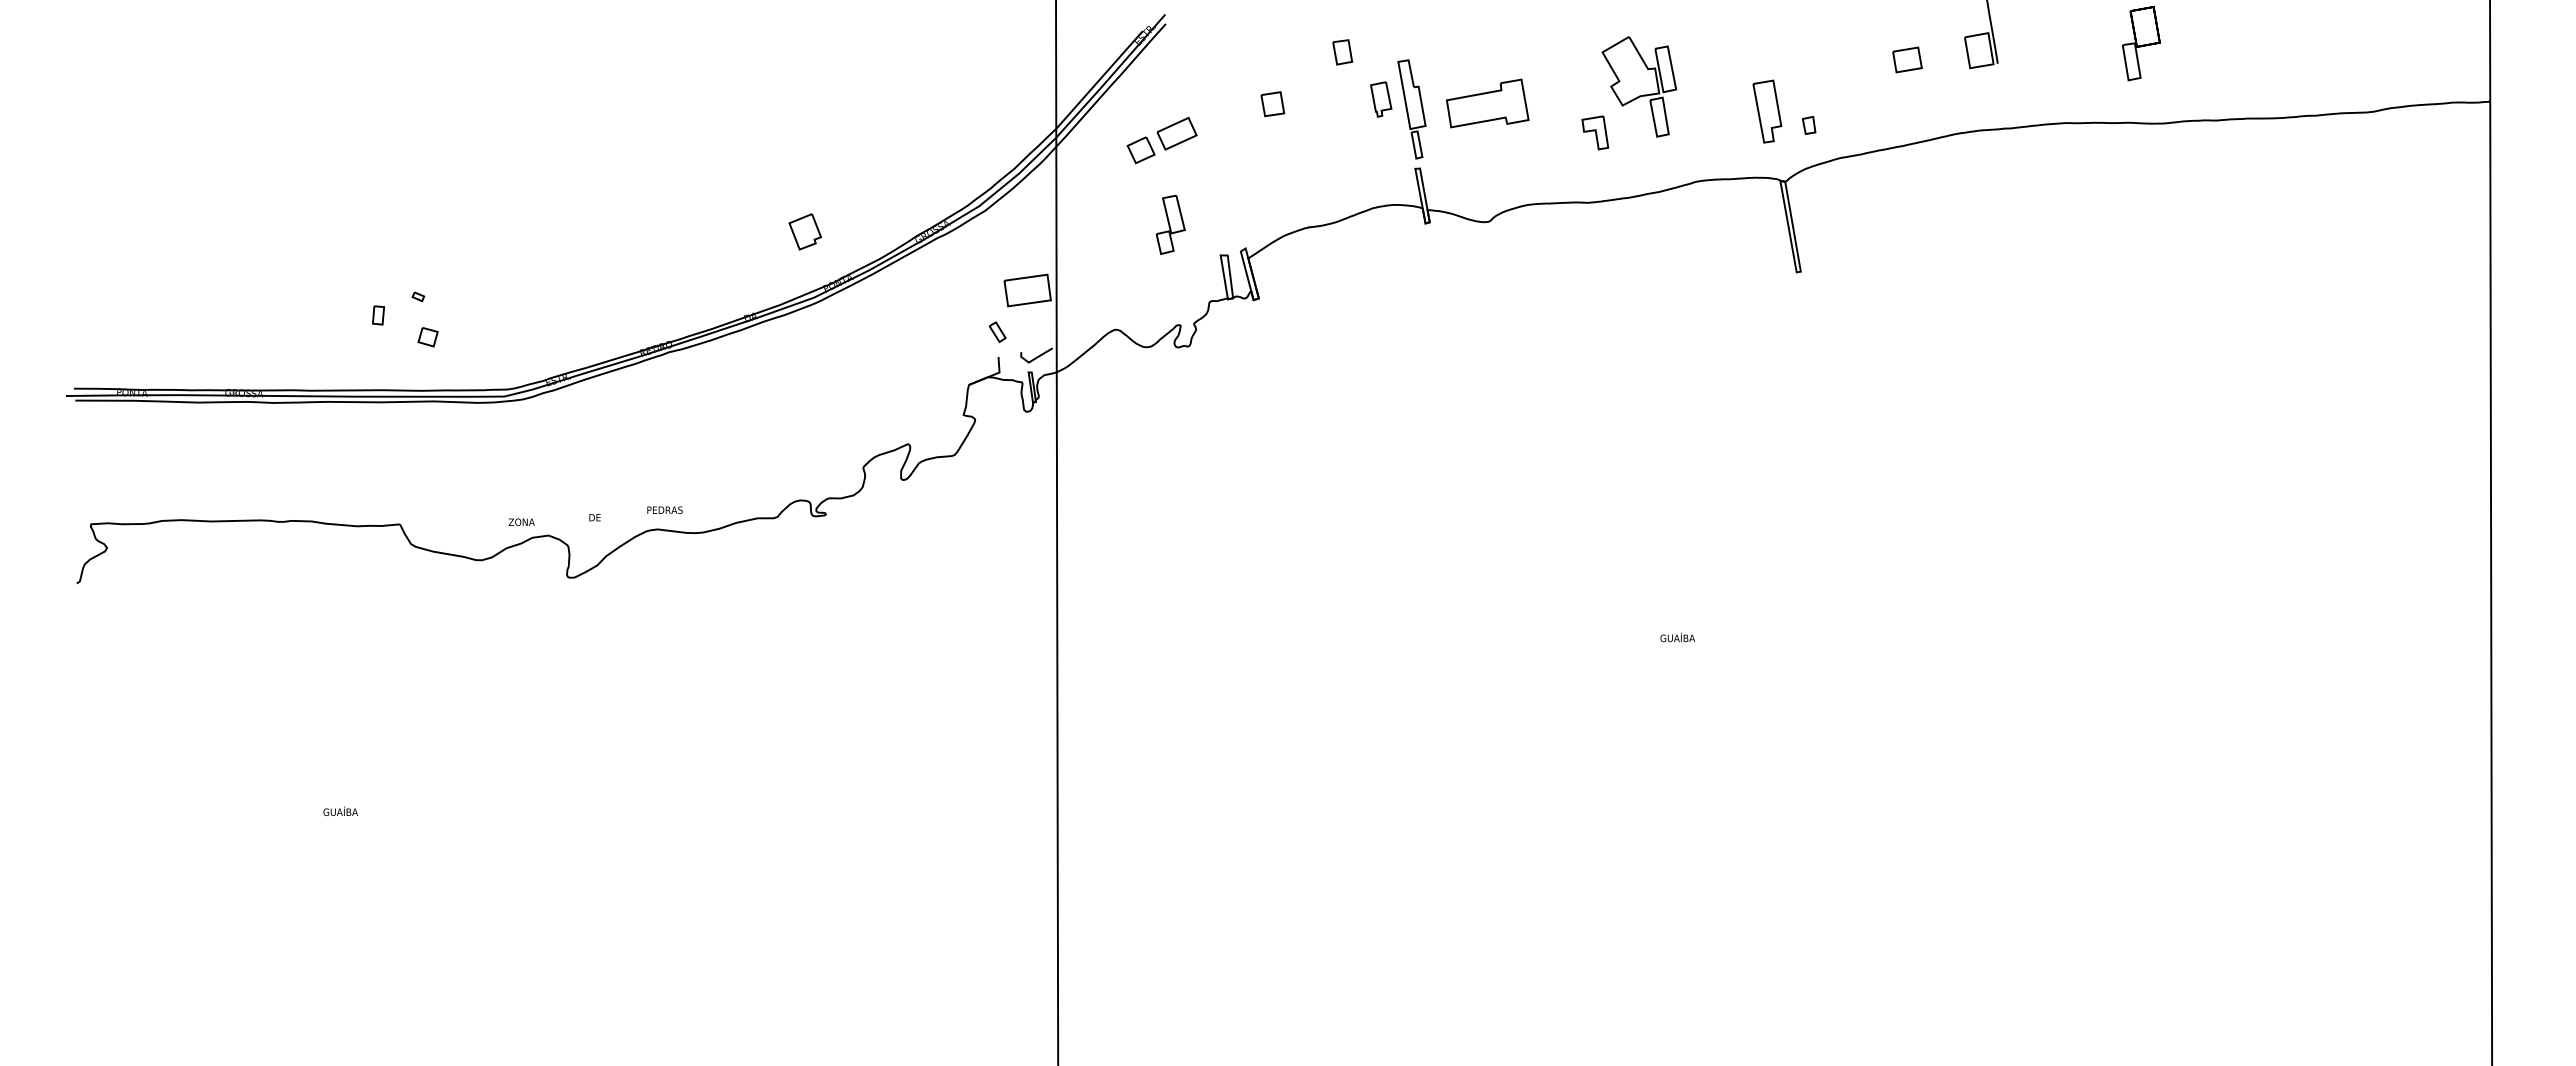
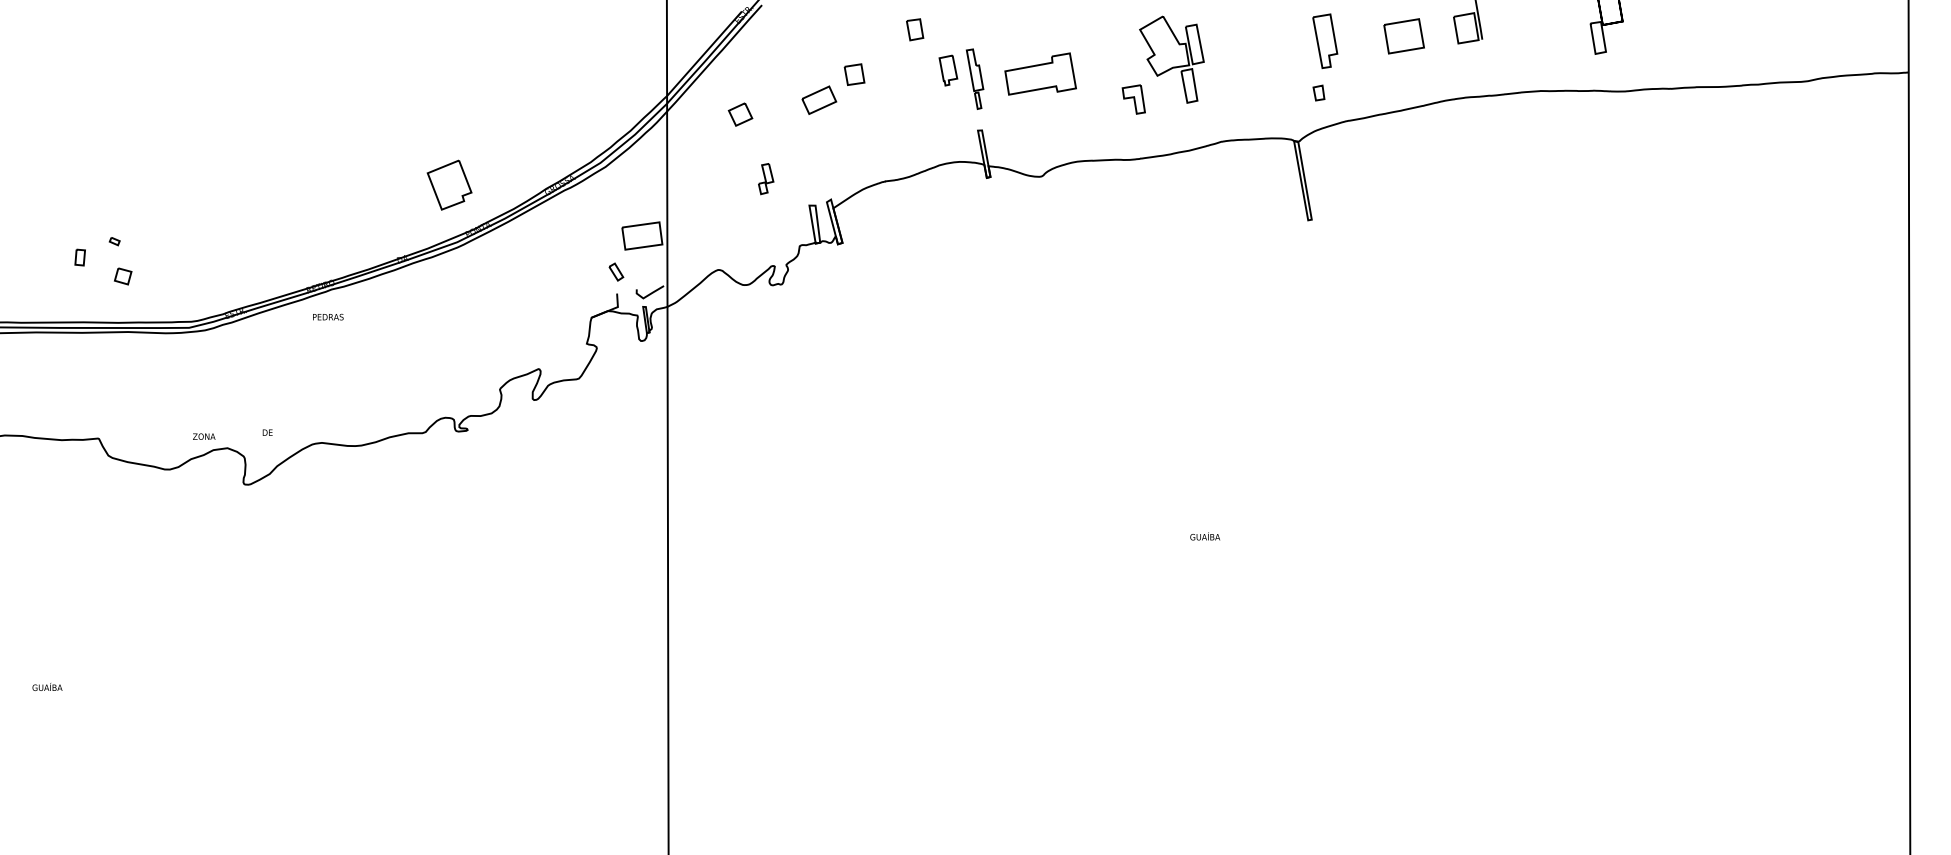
part: (1907, 59) -> (1404, 35), size x1.6
part: (1411, 109) -> (974, 79), size x0.7
part: (1767, 111) -> (1325, 41), moved
part: (1176, 133) -> (818, 100), moved
part: (1170, 224) -> (765, 178), size x0.6
part: (805, 231) -> (449, 184), size x1.6
text: (664, 509) -> (327, 316), moved

